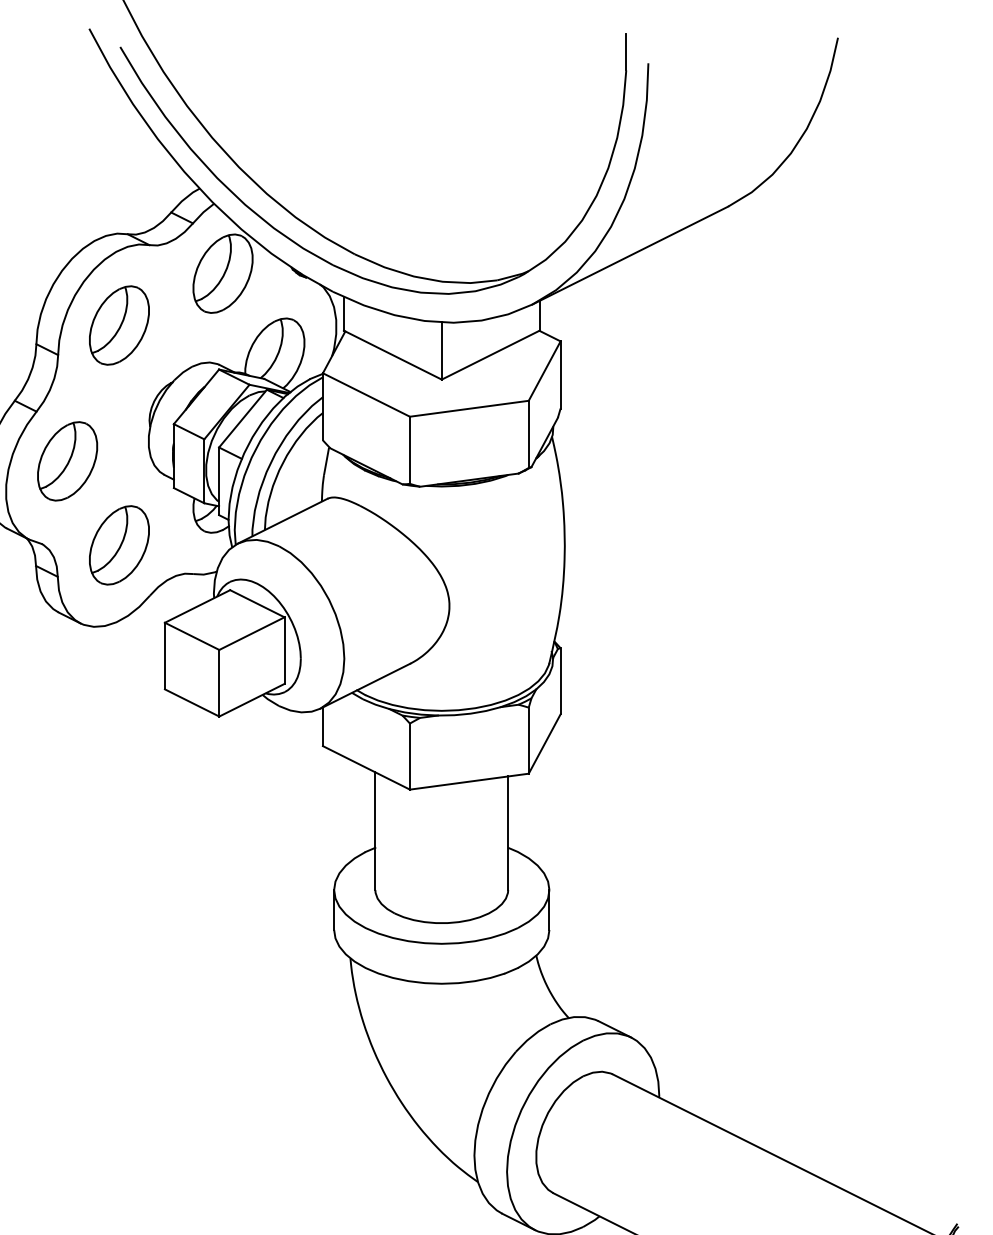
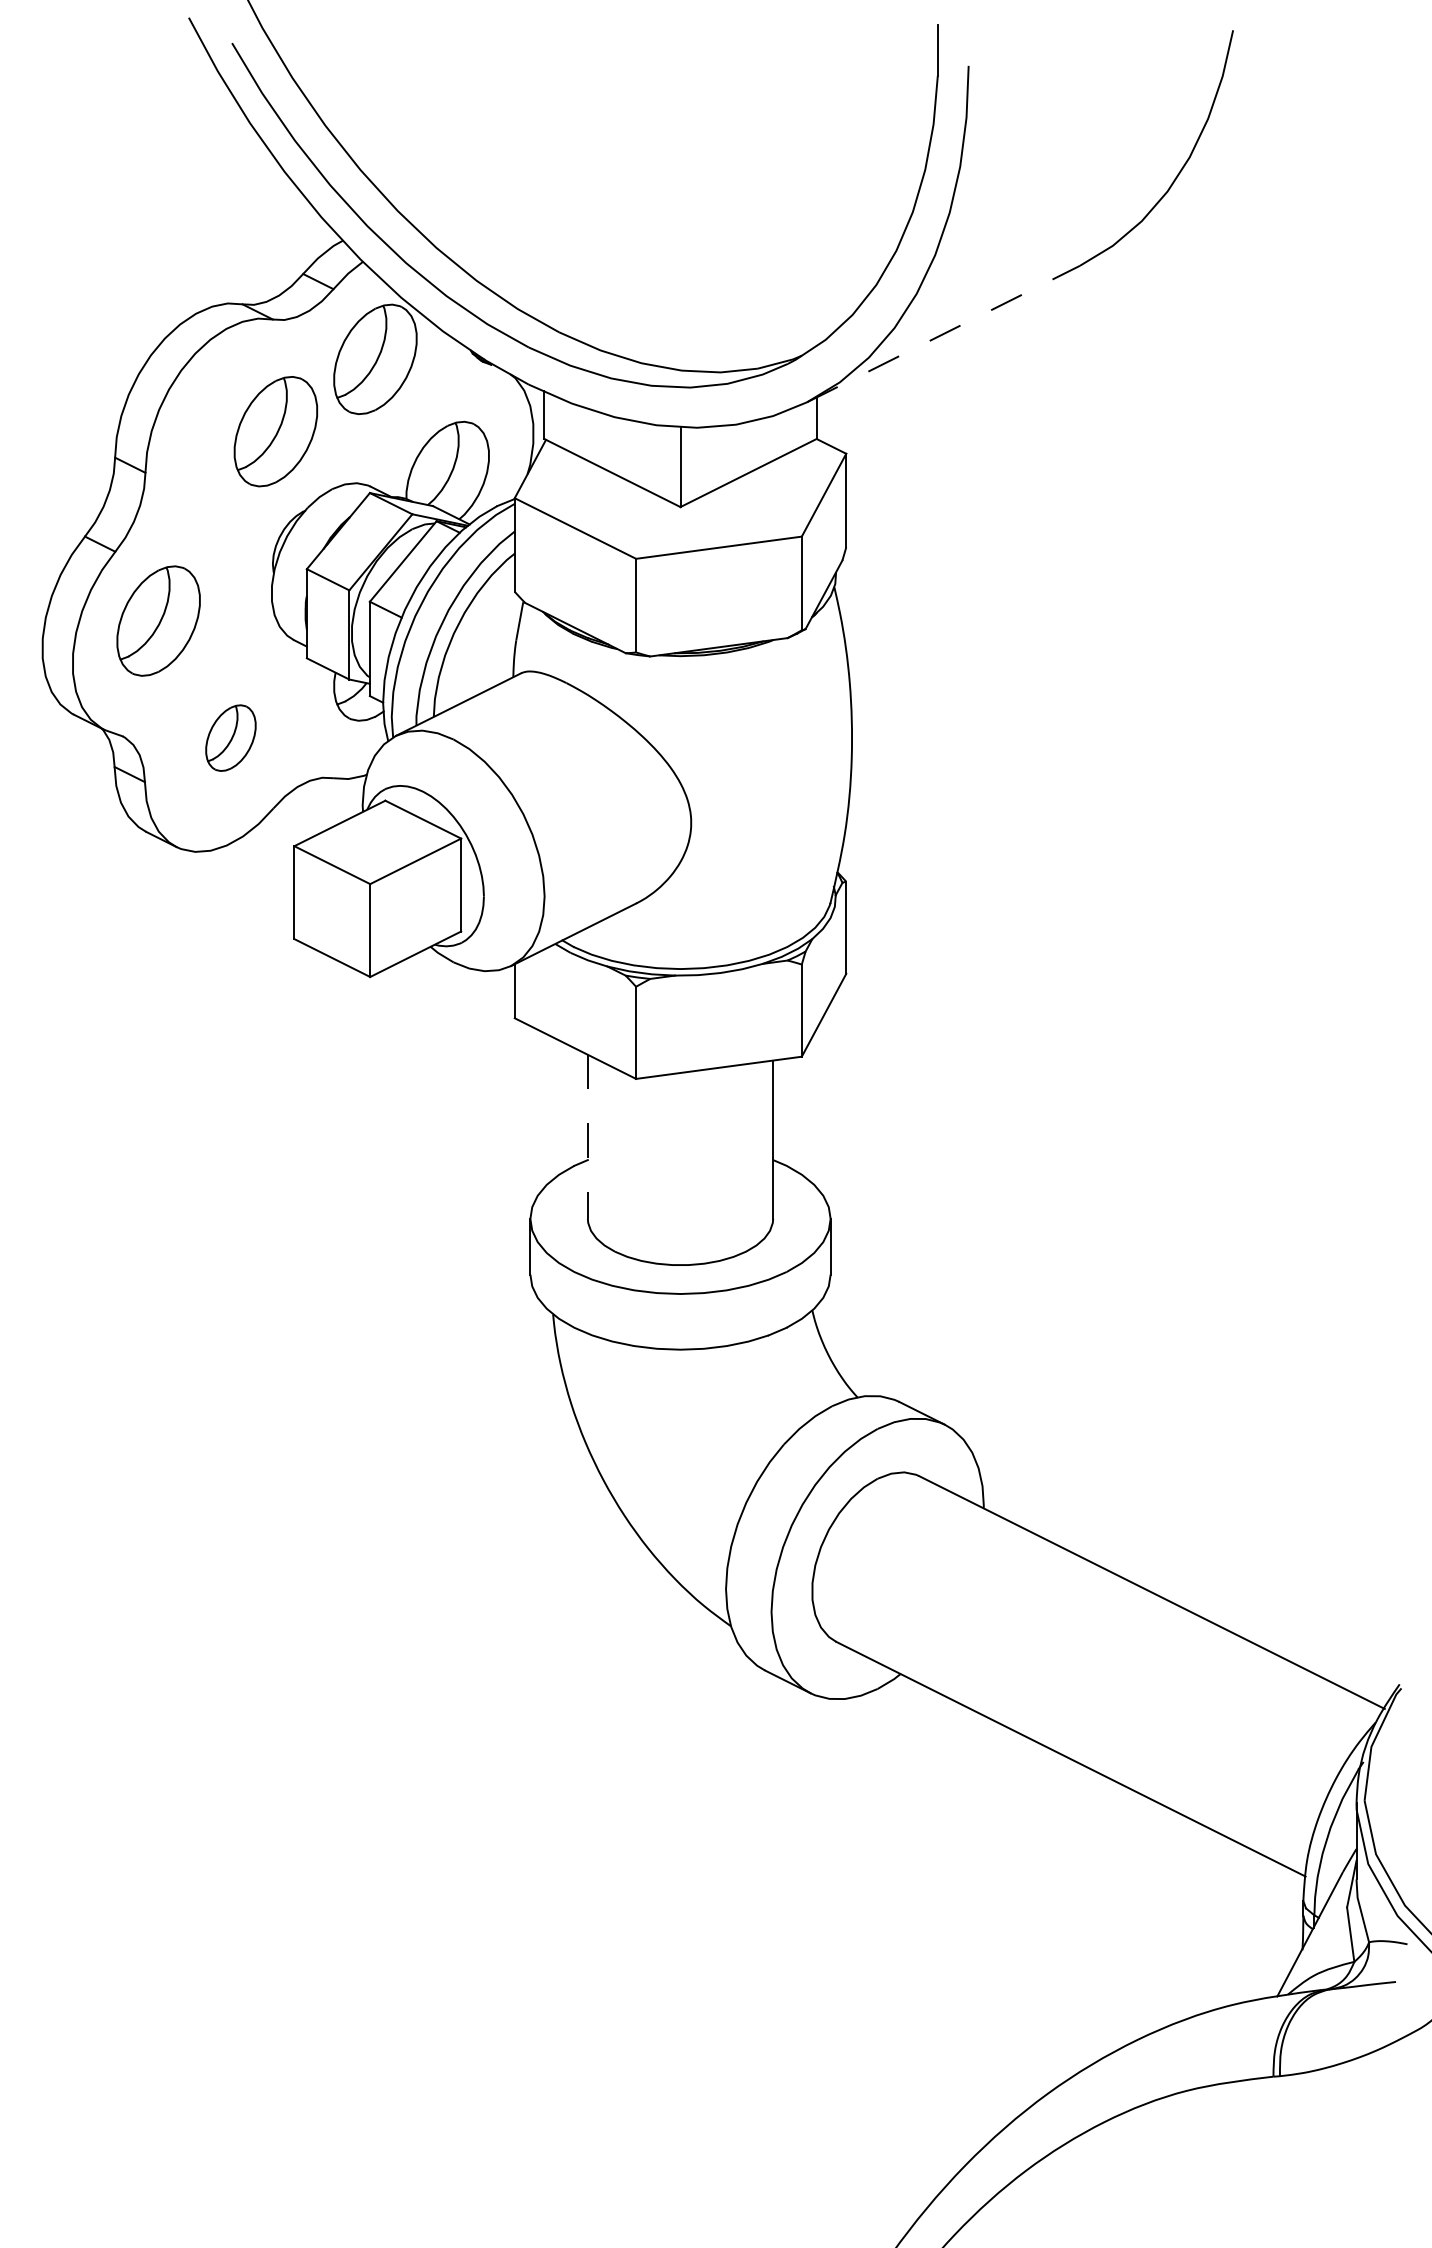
line: (630, 255) -> (943, 334), solid -> dashed
part: (119, 325) -> (275, 431), moved
part: (119, 544) -> (230, 737), size x0.6
line: (375, 831) -> (587, 1137), solid -> dashed

